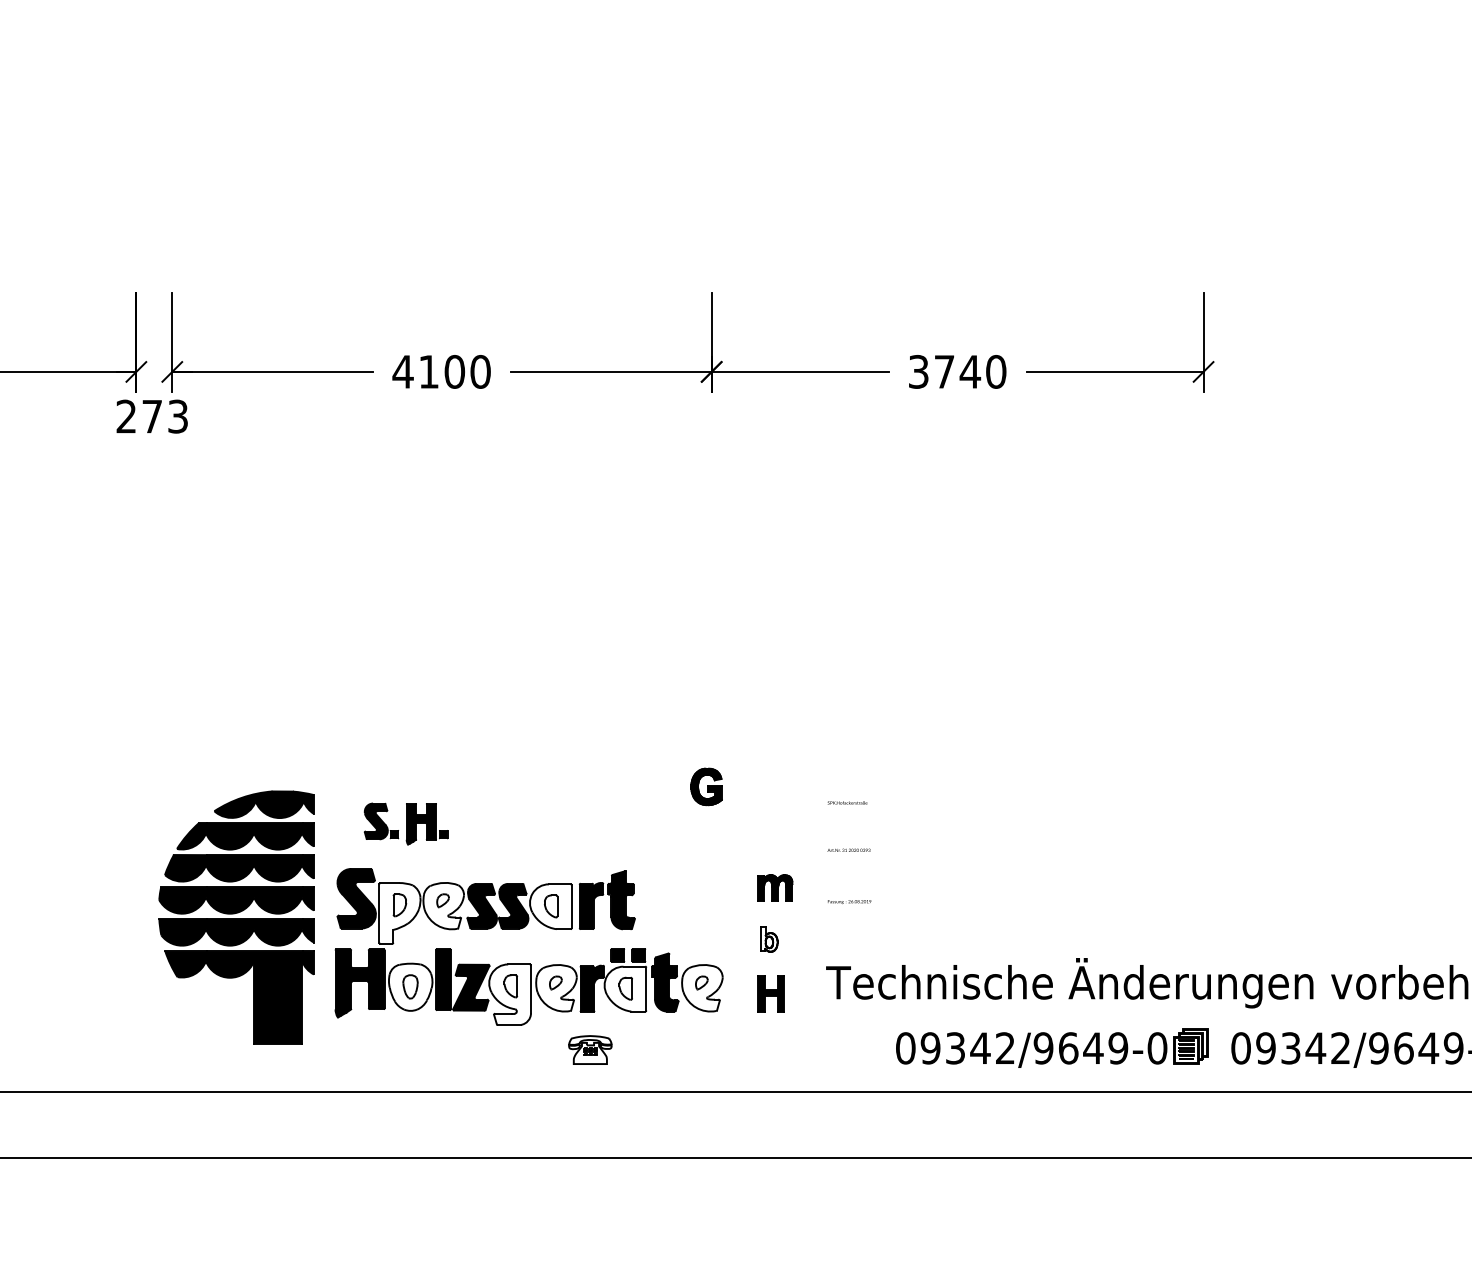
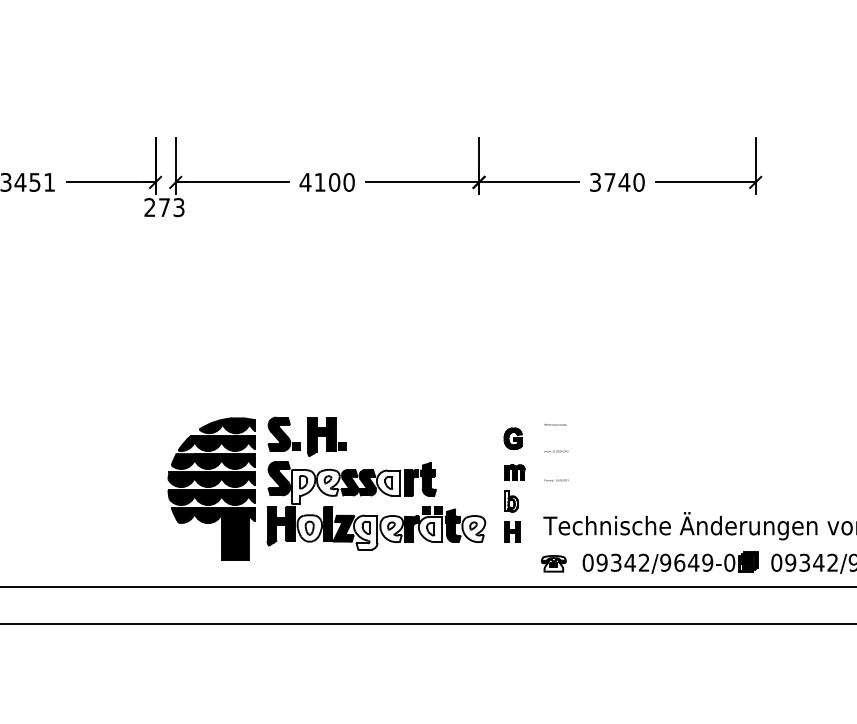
part: (705, 786) -> (512, 438), moved
part: (404, 823) -> (306, 436), size x1.67
part: (769, 939) -> (511, 501), size x1.43
part: (589, 1049) -> (553, 563), moved

